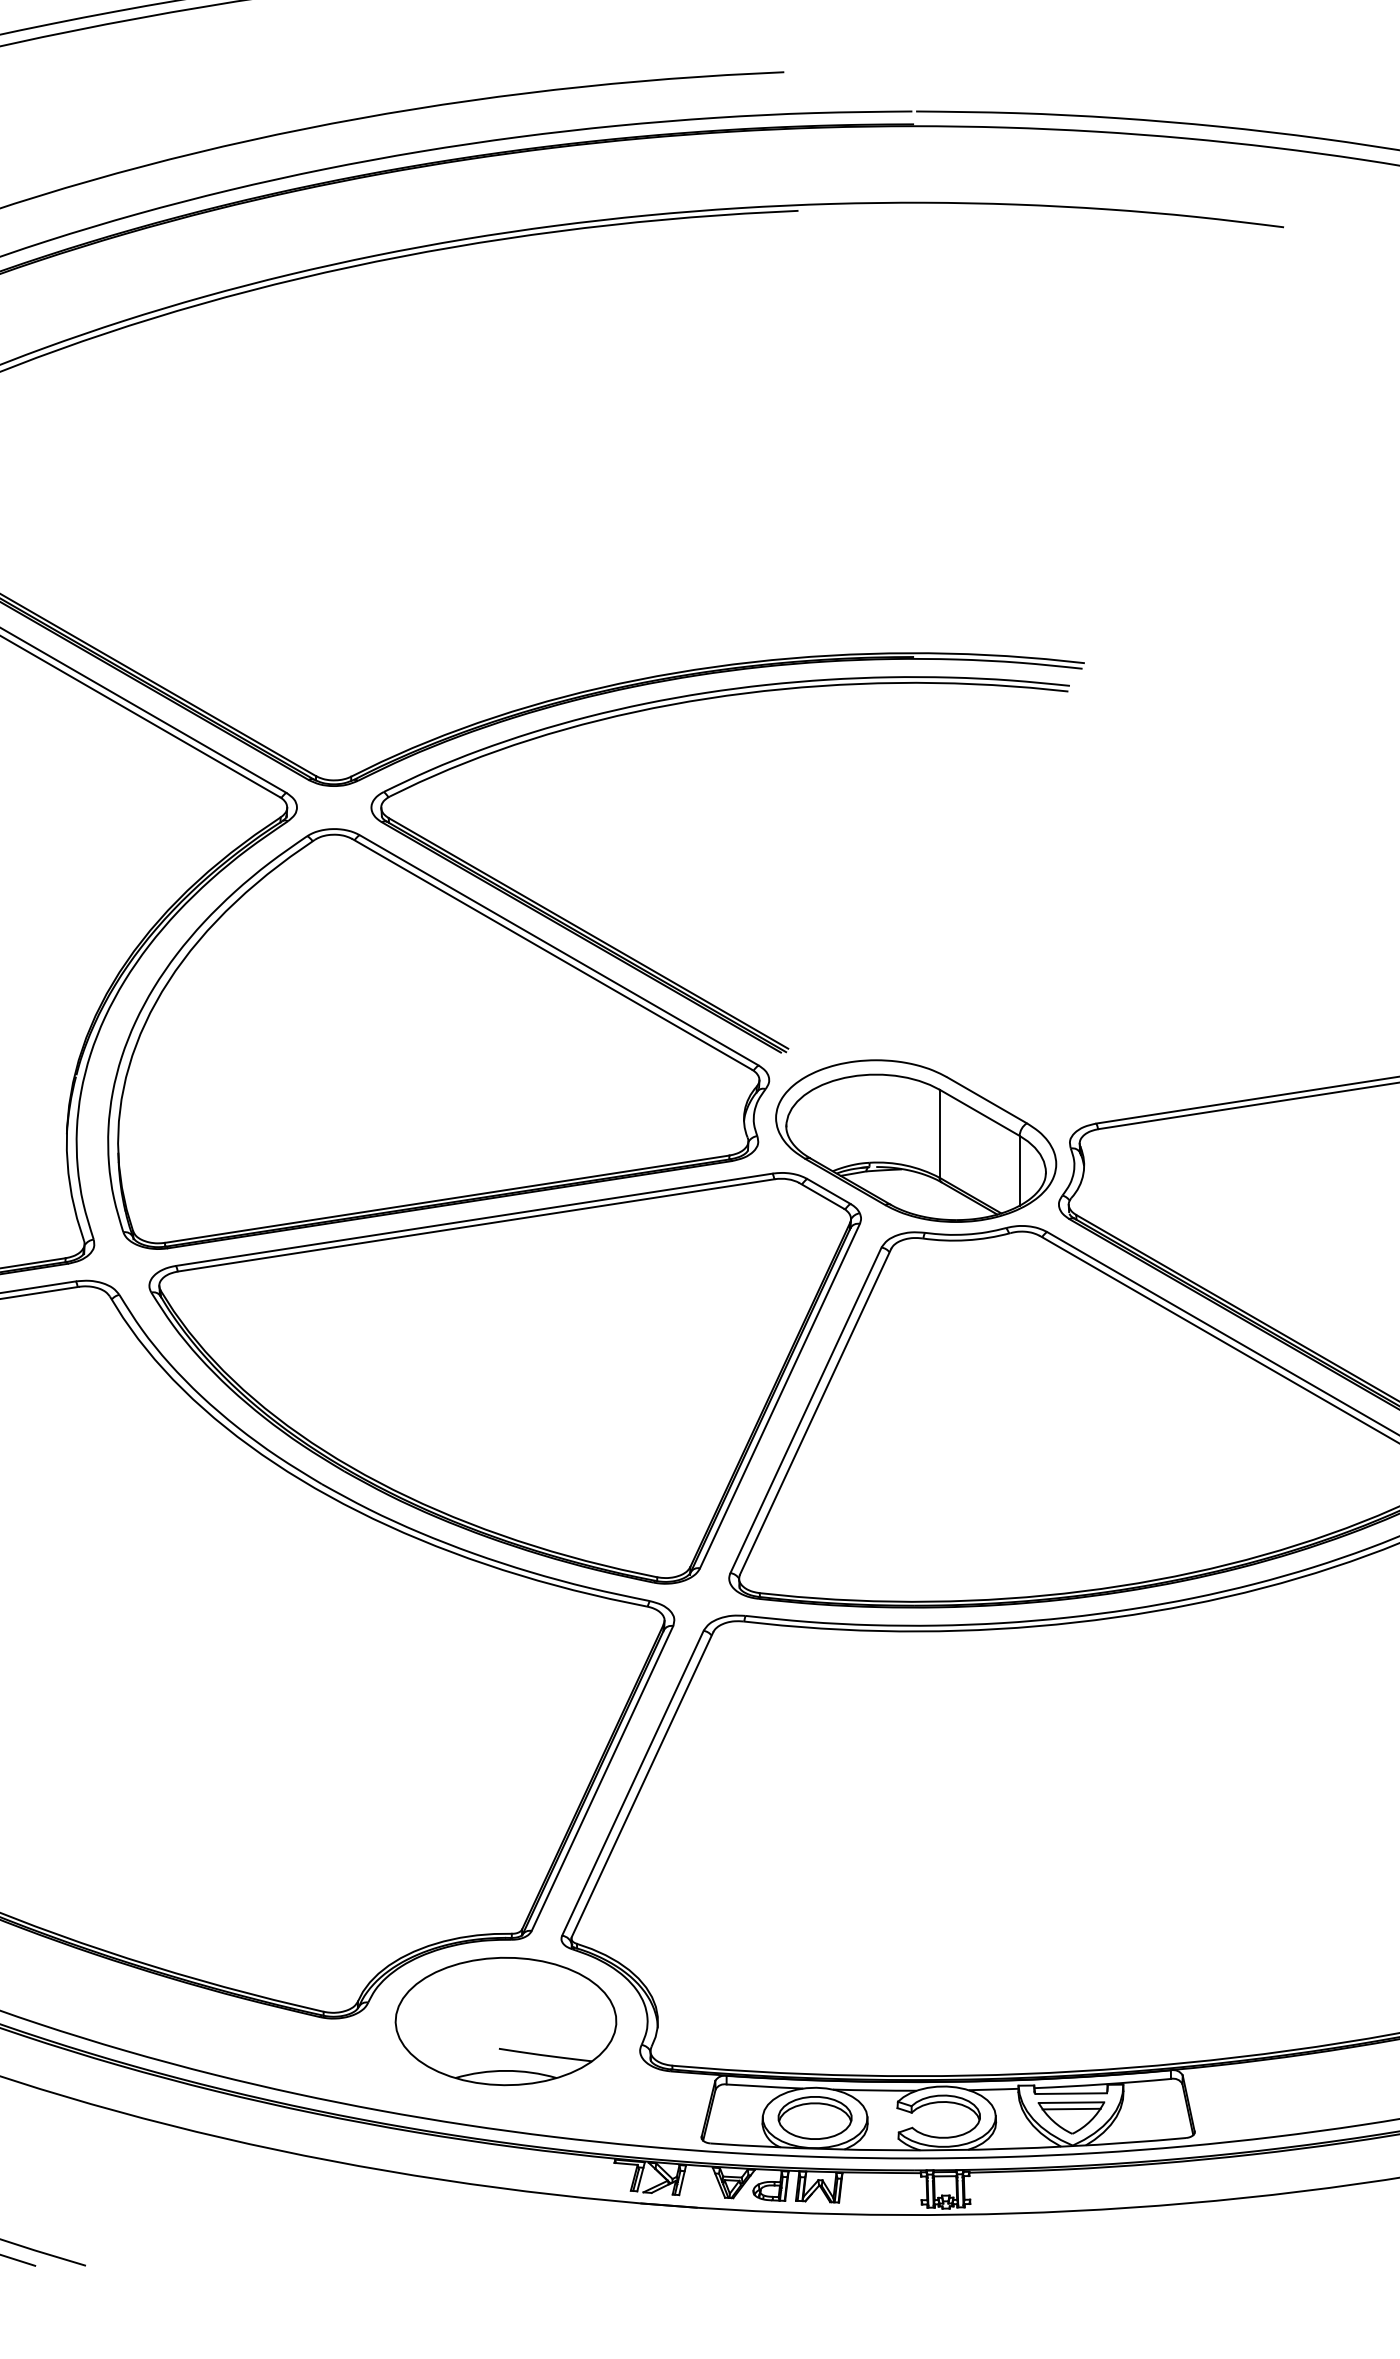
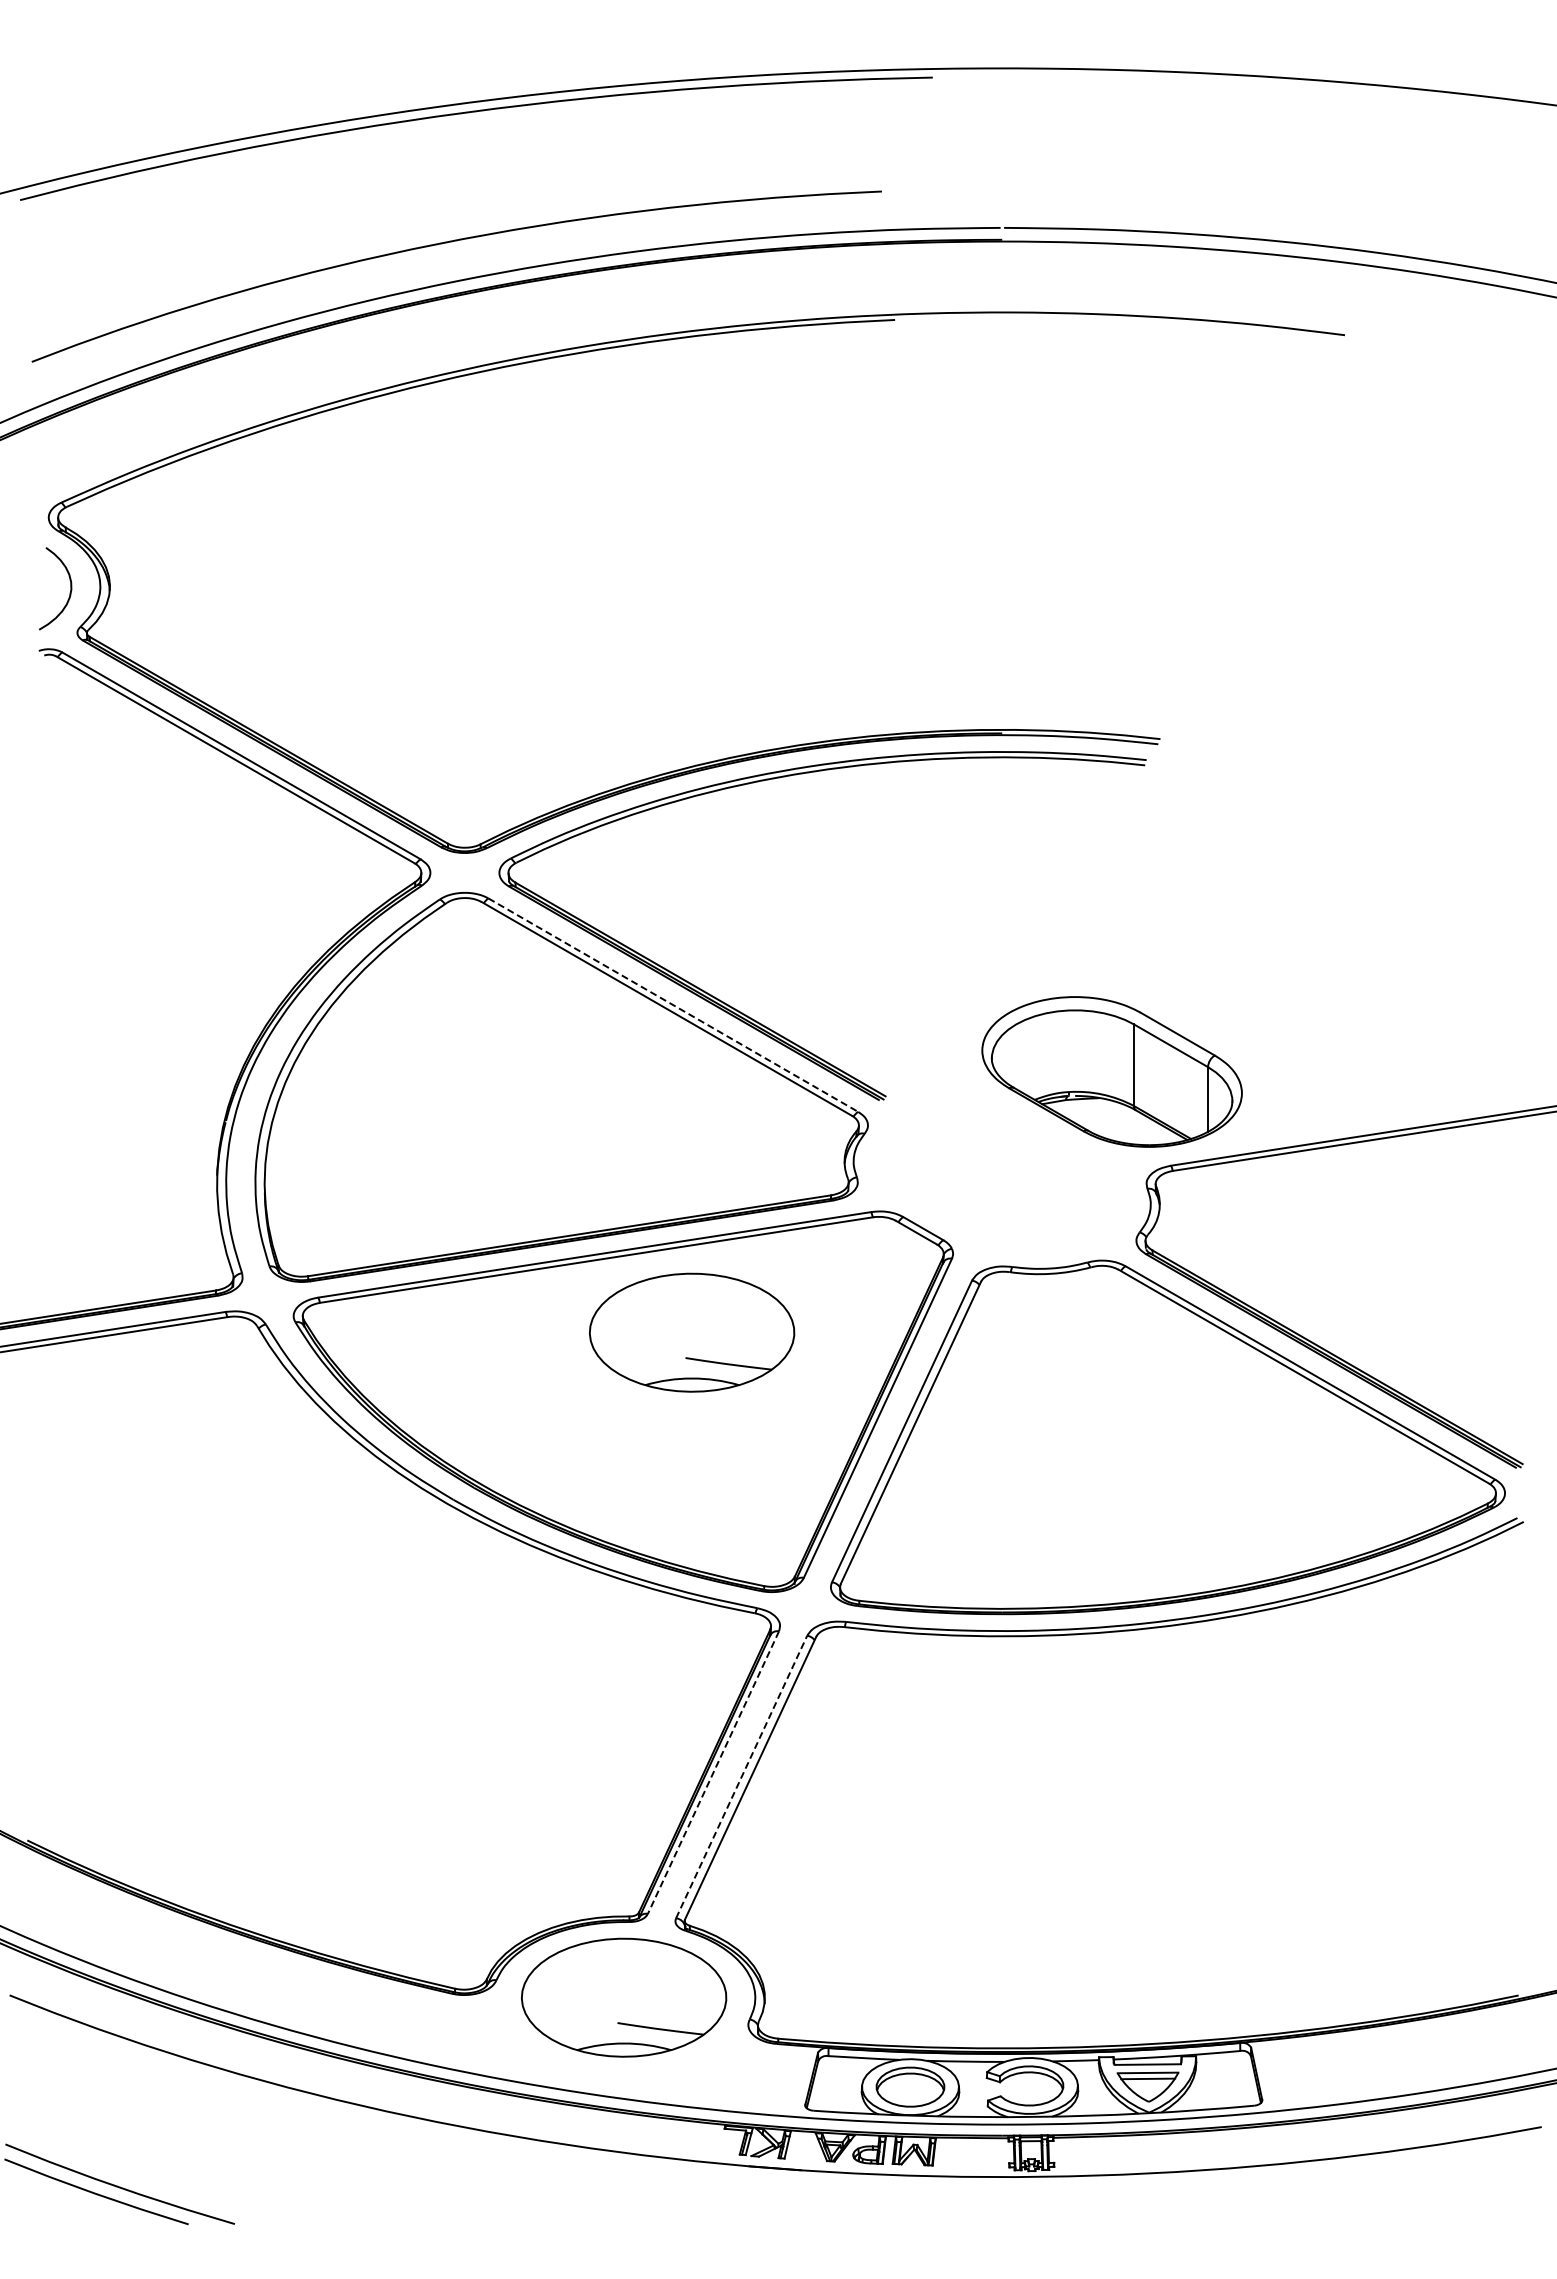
line: (559, 950) -> (673, 1005), solid -> dashed
part: (915, 1140) -> (1111, 1071), moved
part: (578, 1303) -> (691, 1332), added
line: (602, 1778) -> (713, 1772), solid -> dashed
line: (632, 1783) -> (741, 1777), solid -> dashed

